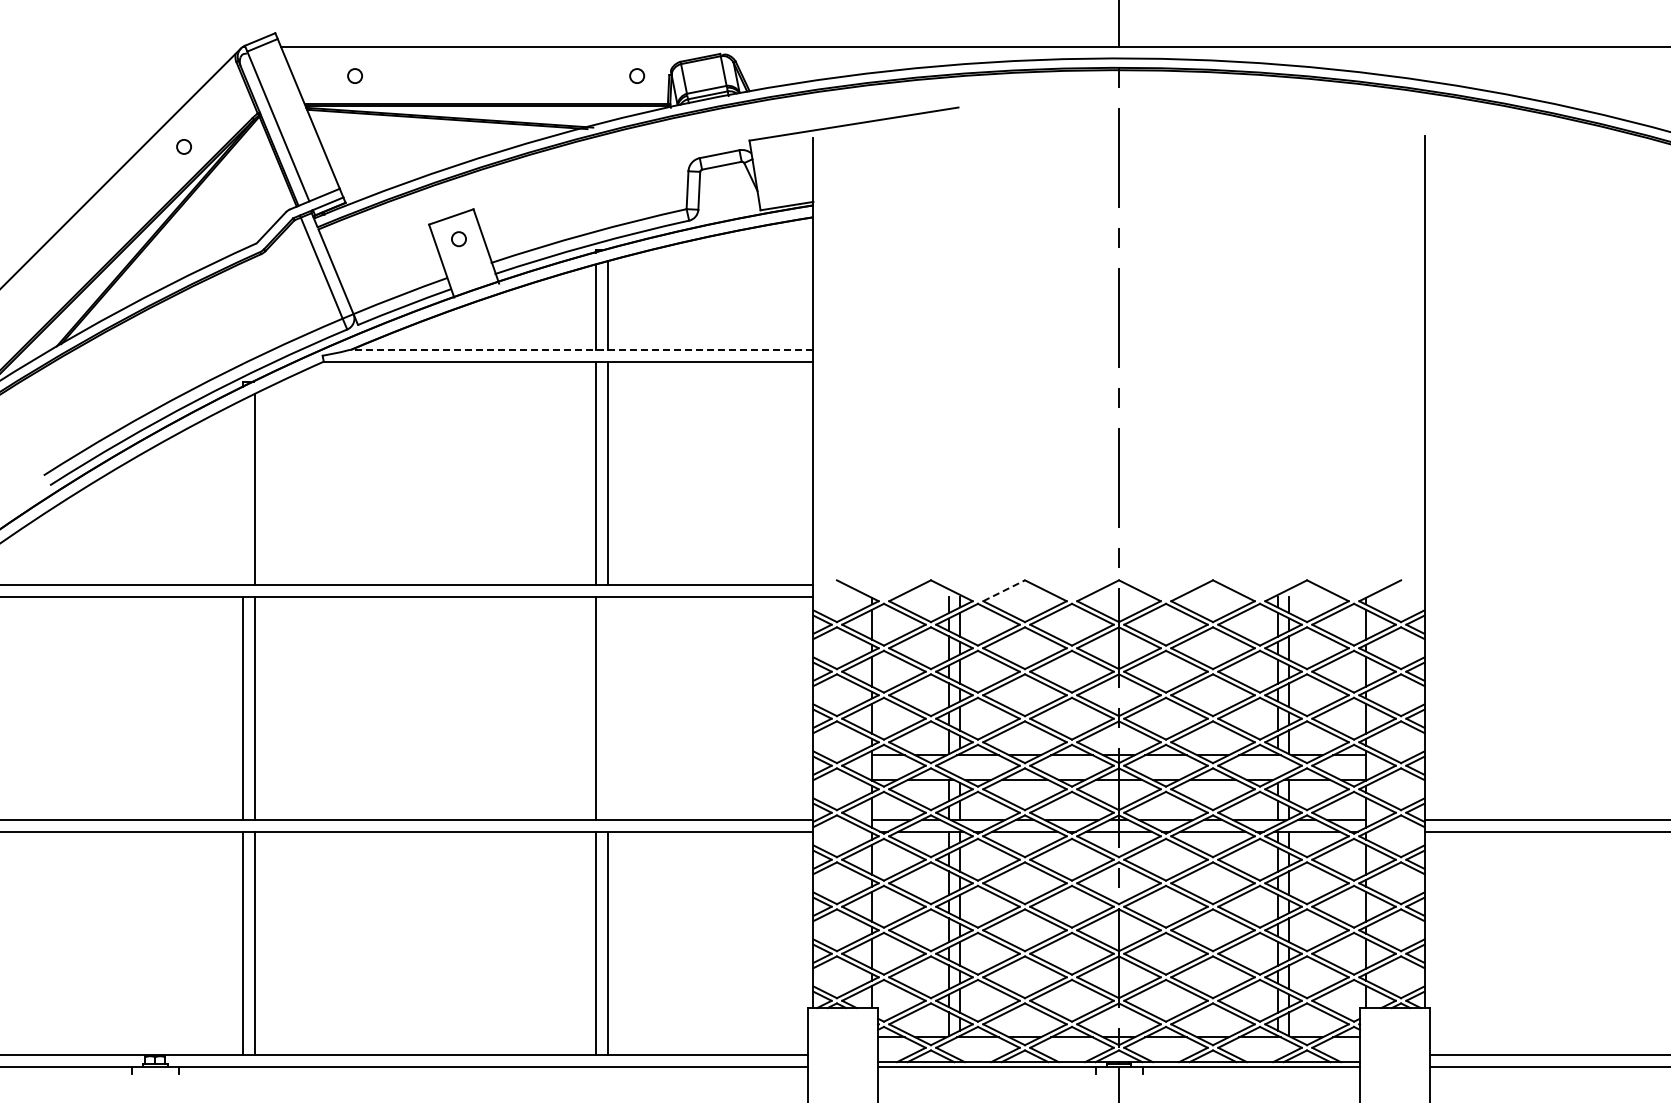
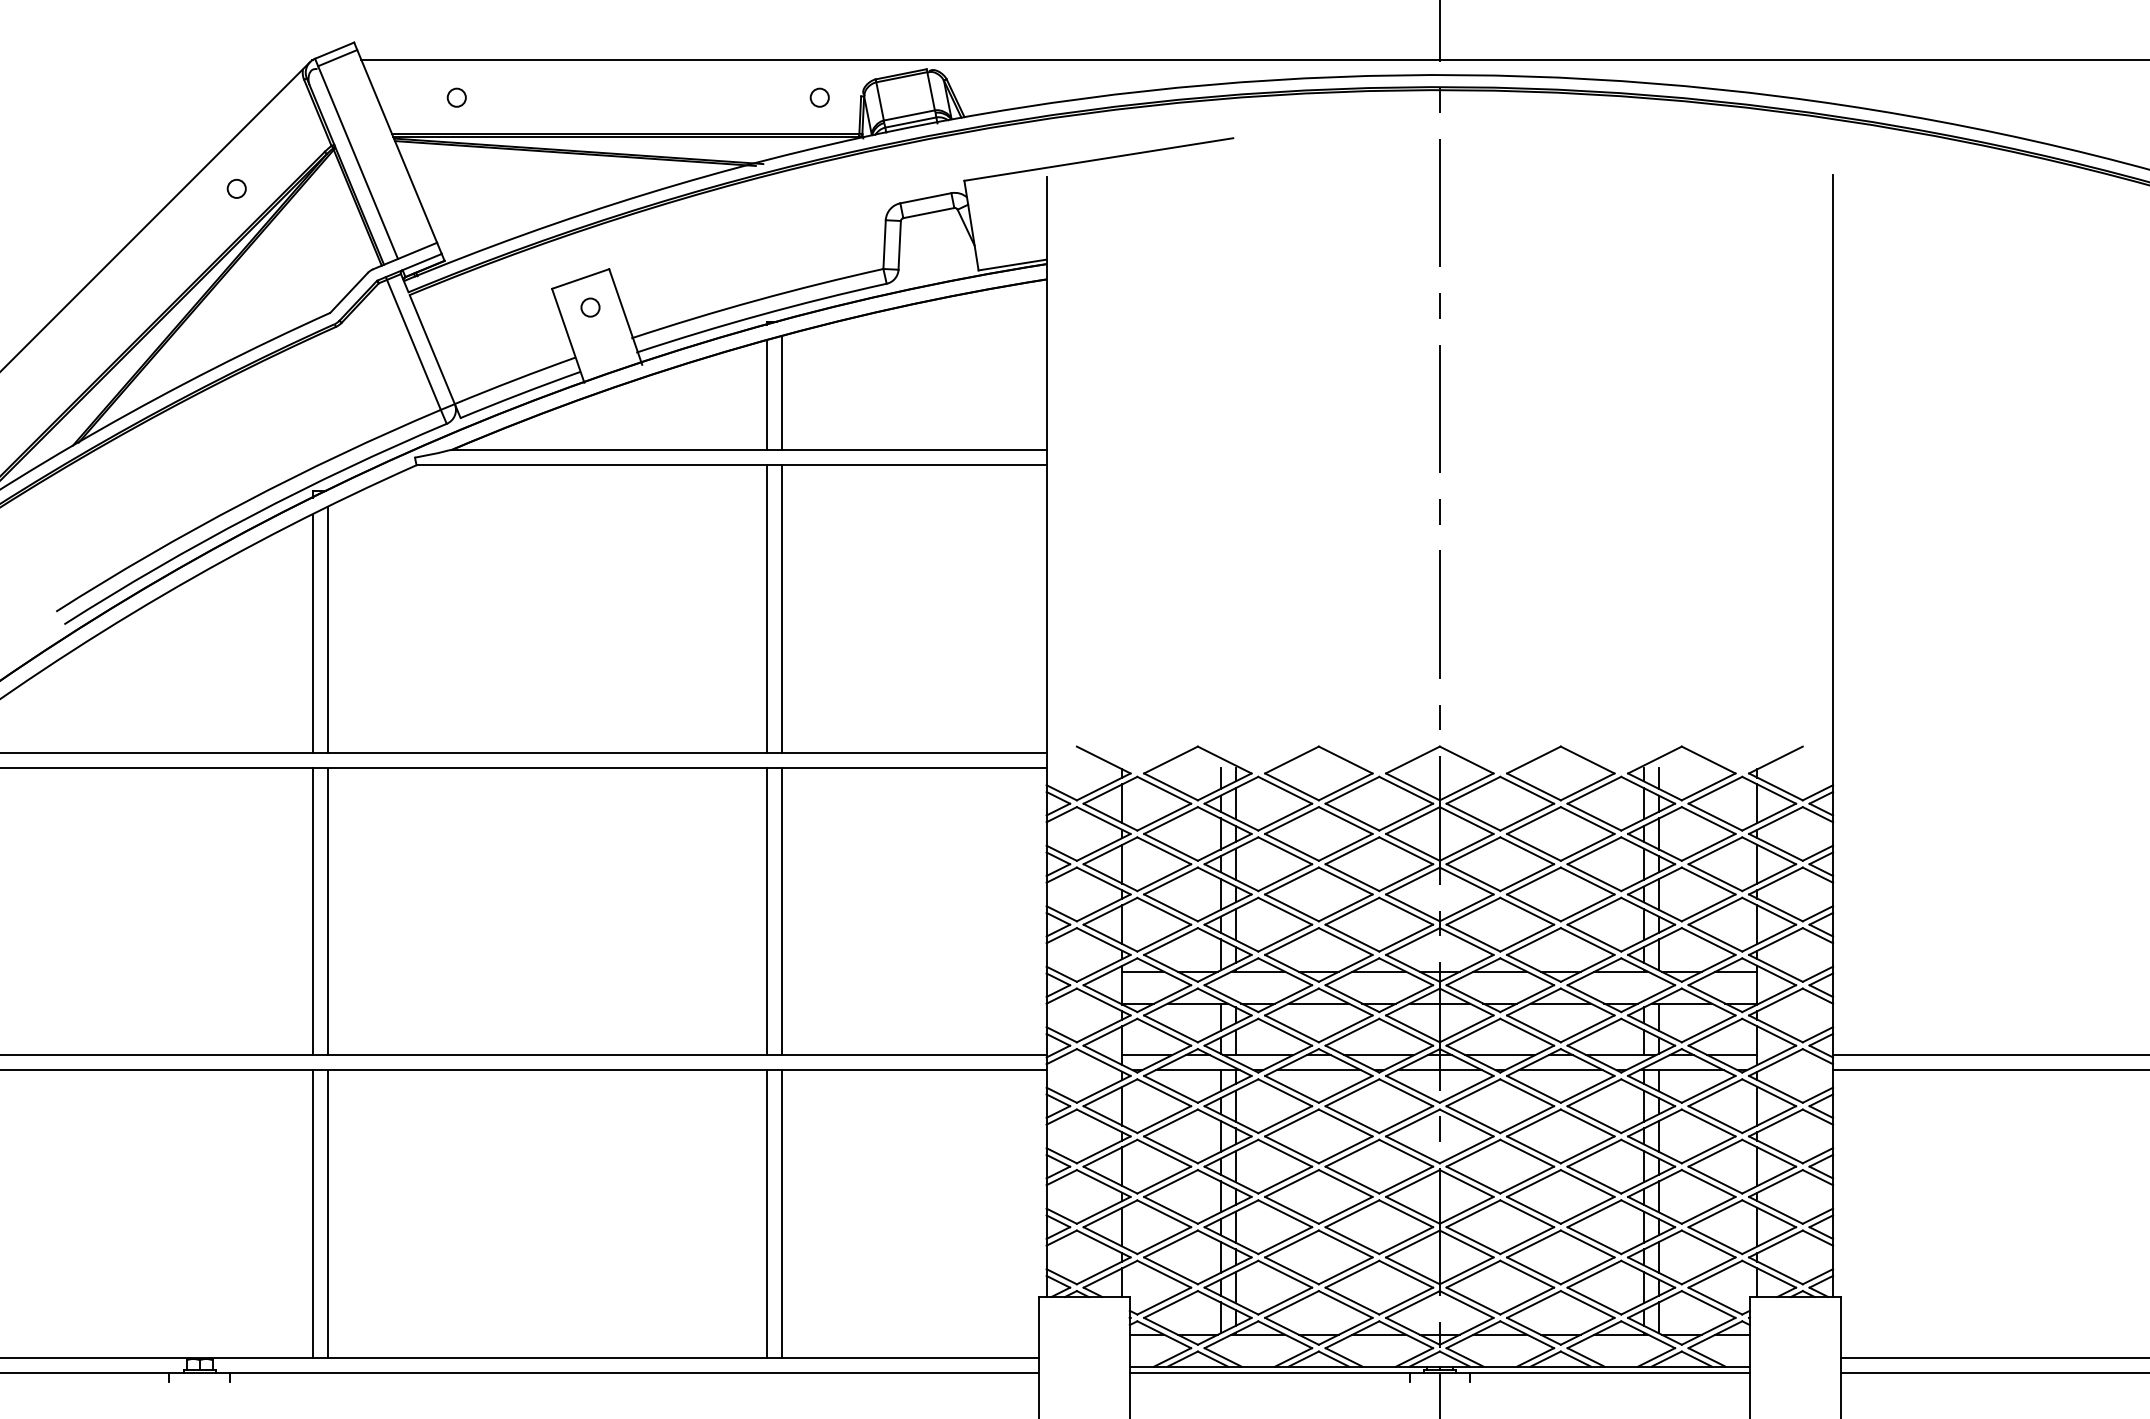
line: (581, 349) -> (748, 449), dashed -> solid
line: (243, 492) -> (313, 633), added
line: (1004, 590) -> (1292, 759), dashed -> solid
line: (607, 708) -> (781, 911), added

